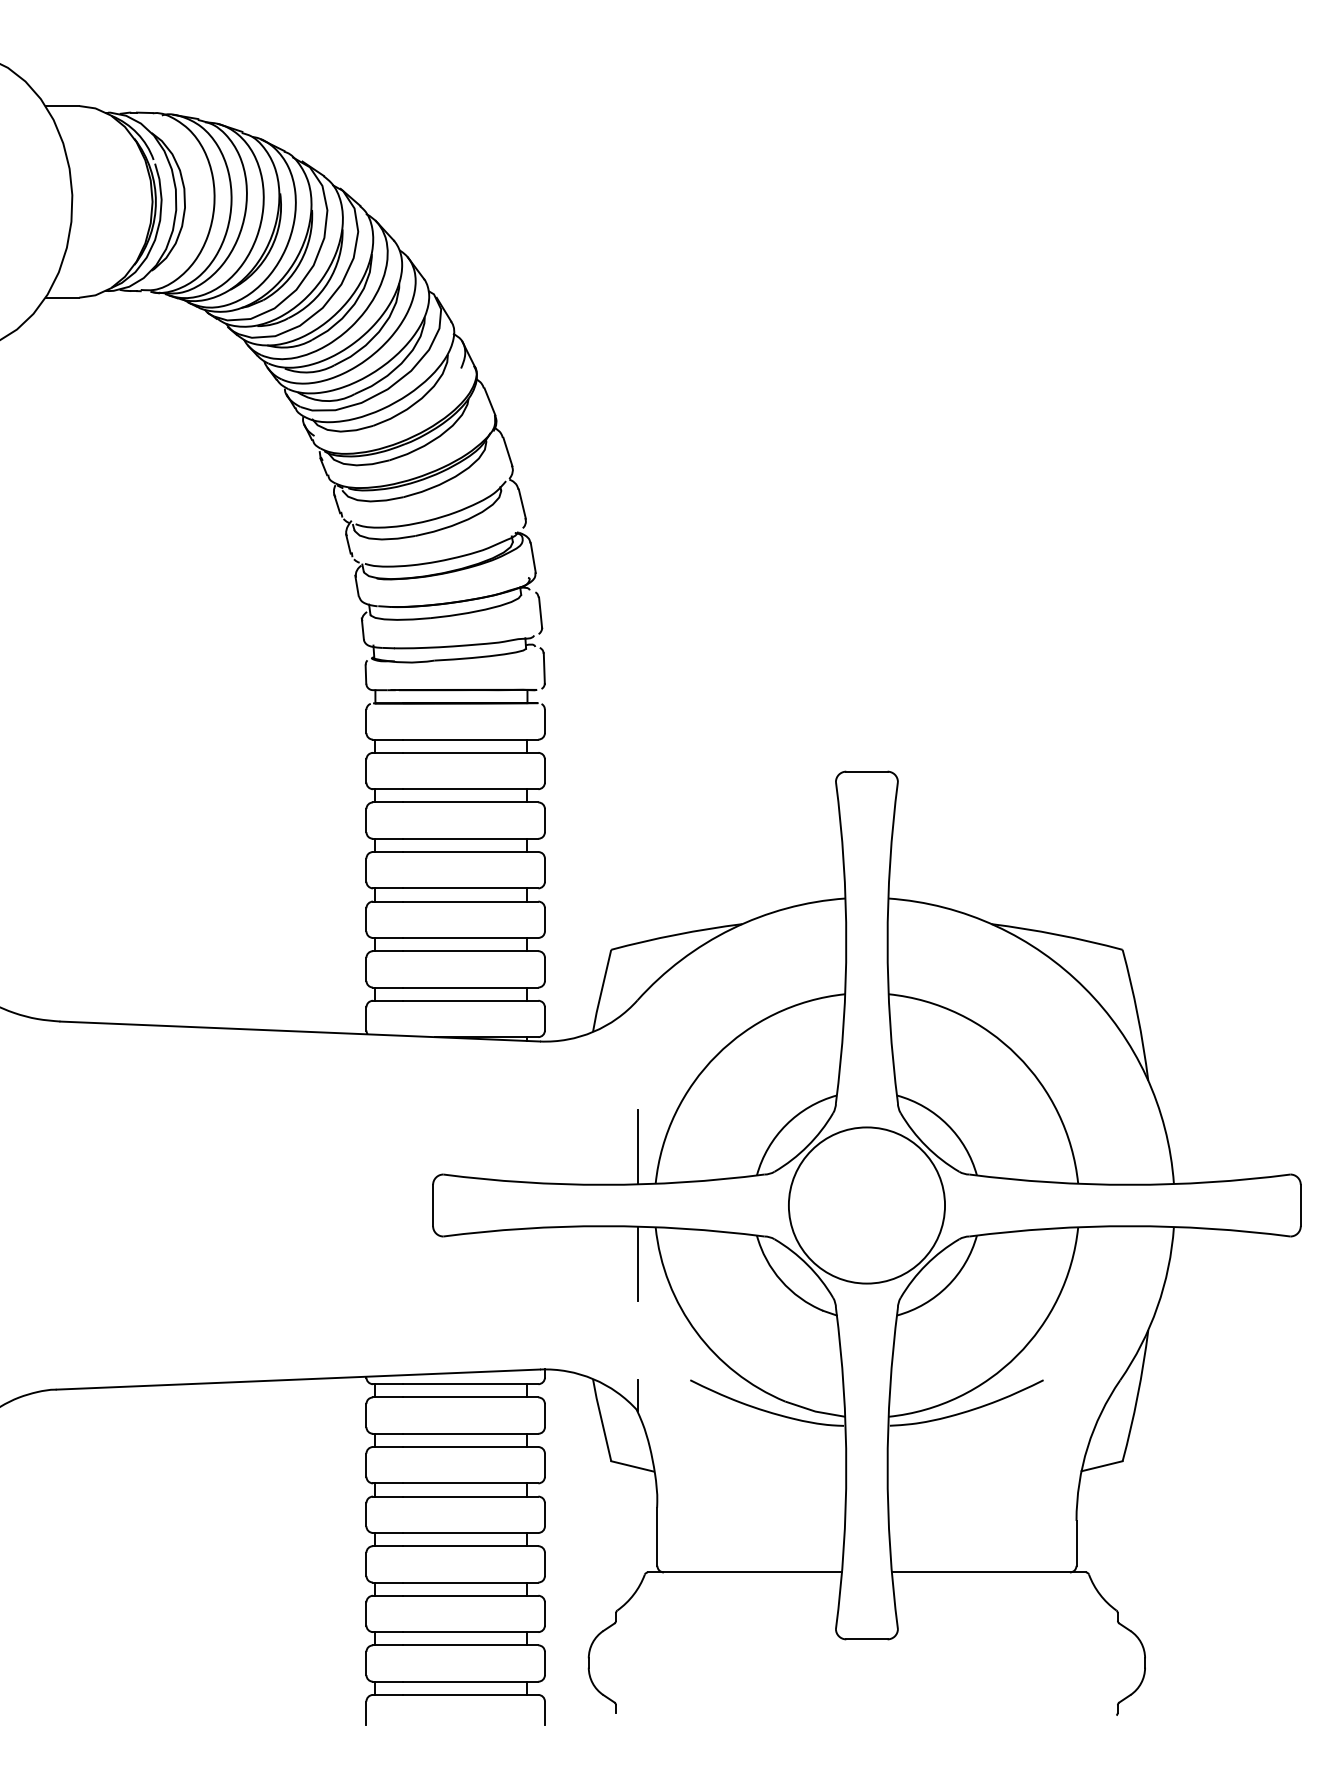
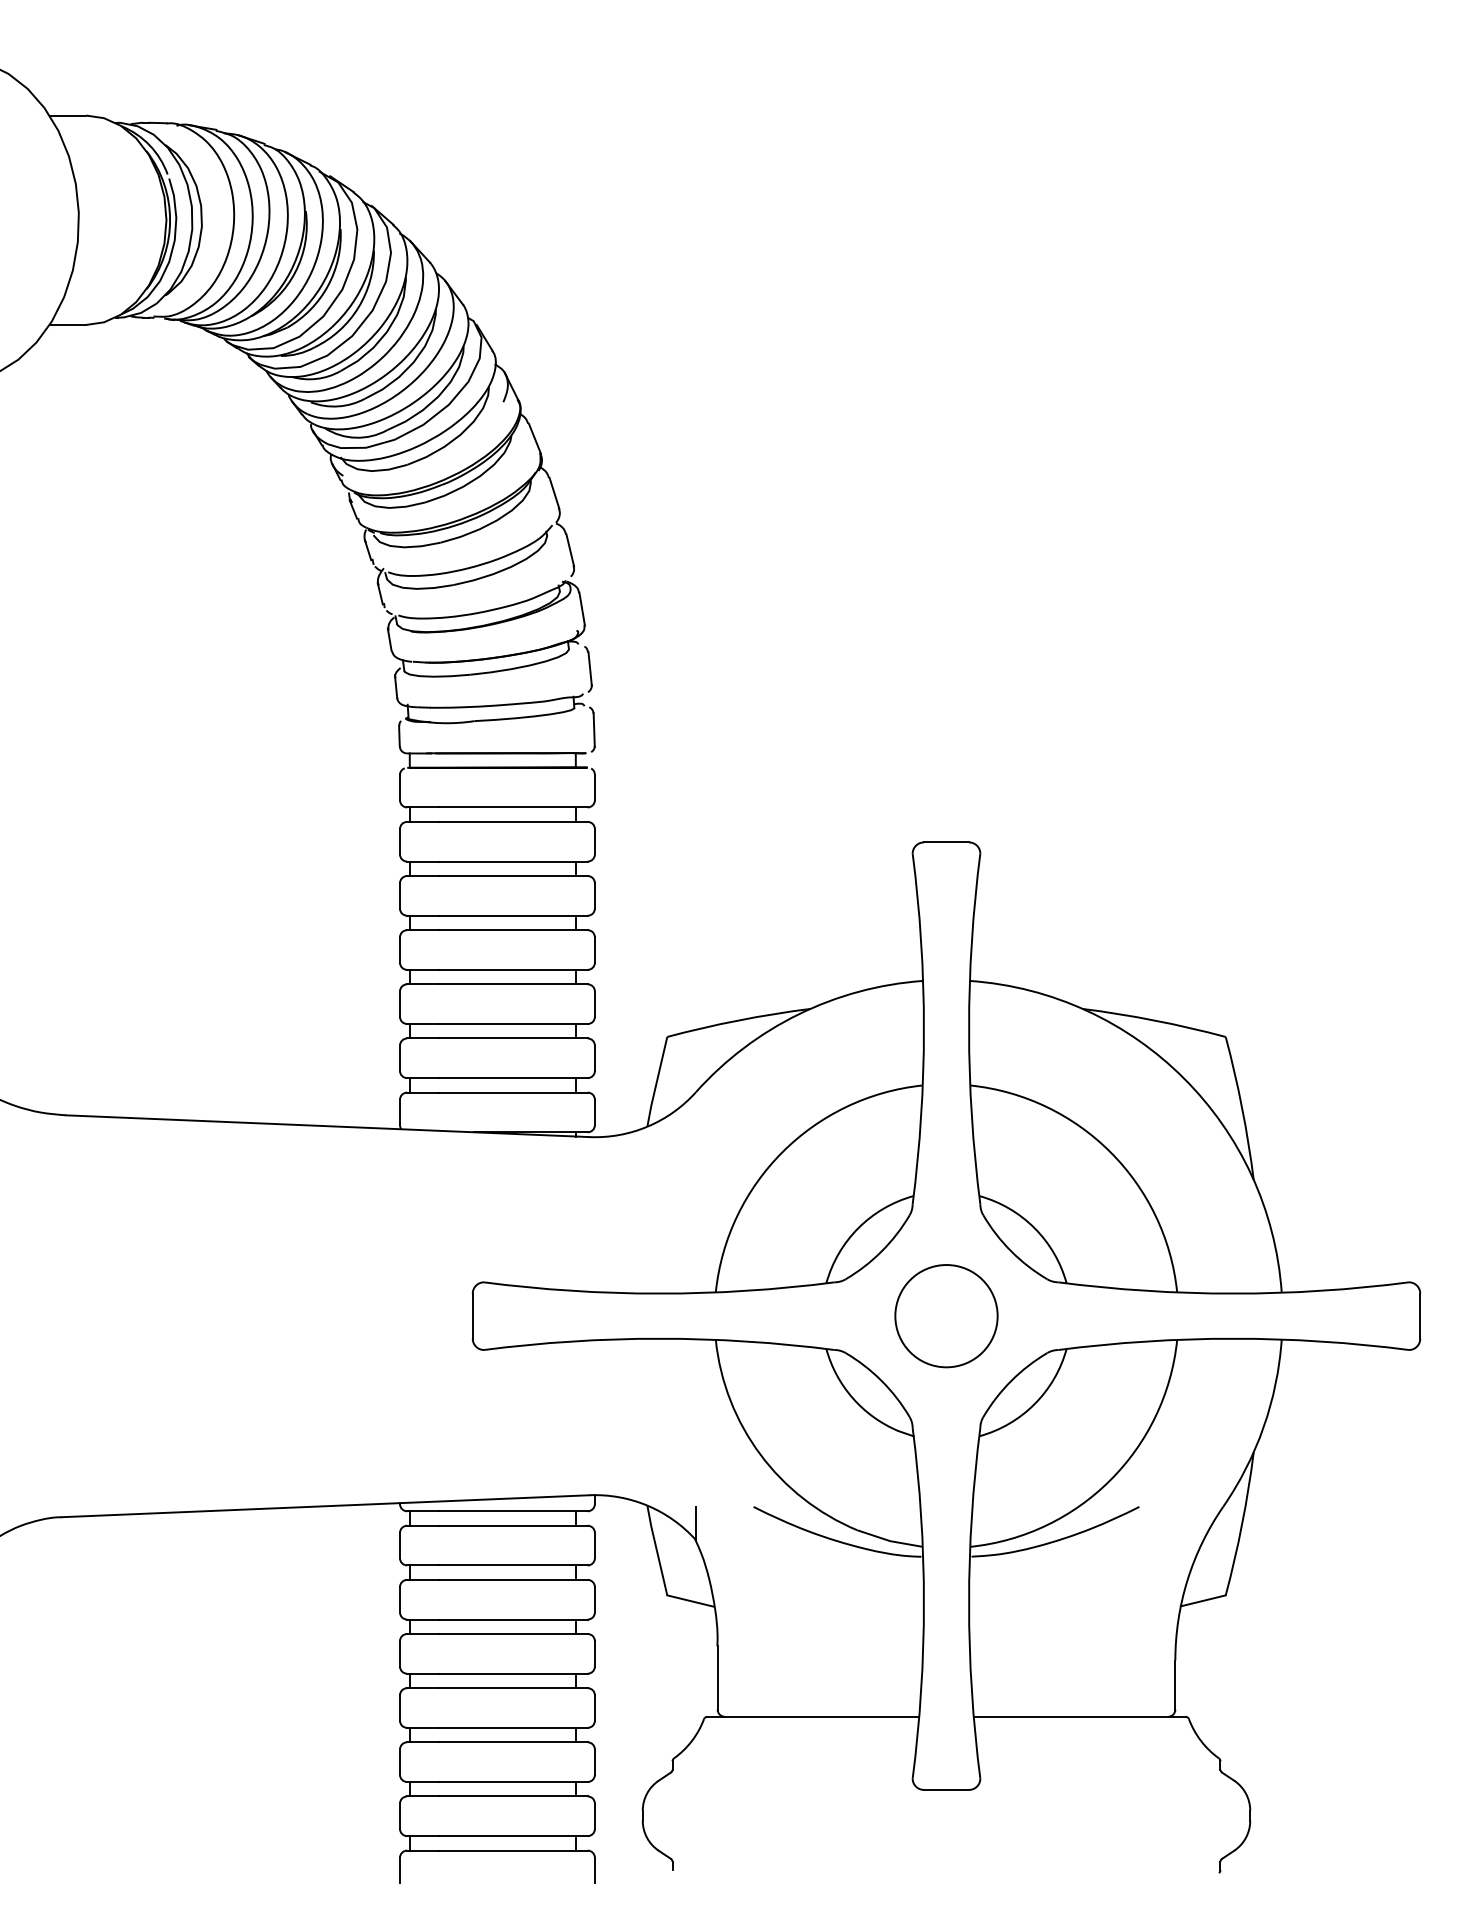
line: (637, 1147) -> (696, 1252), removed
circle: (866, 1204) -> (946, 1315), size x0.6
line: (637, 1263) -> (696, 1379), removed

